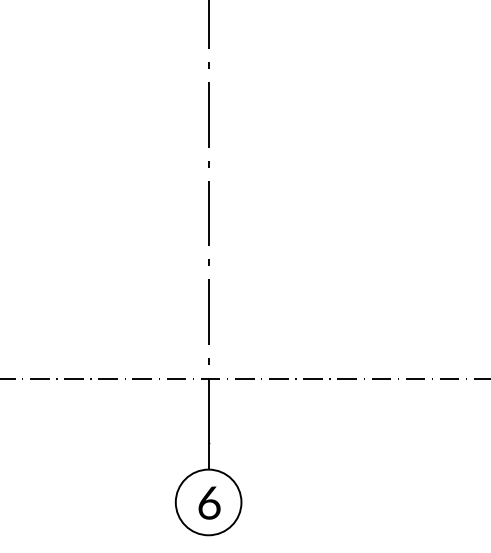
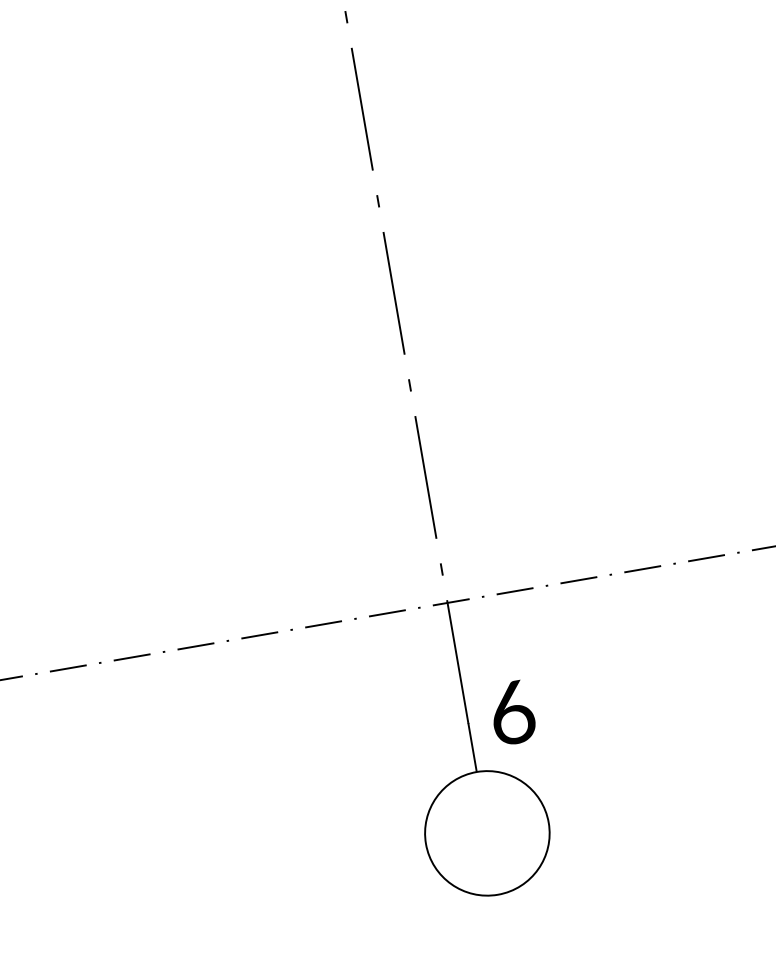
text: (209, 502) -> (512, 711), moved

